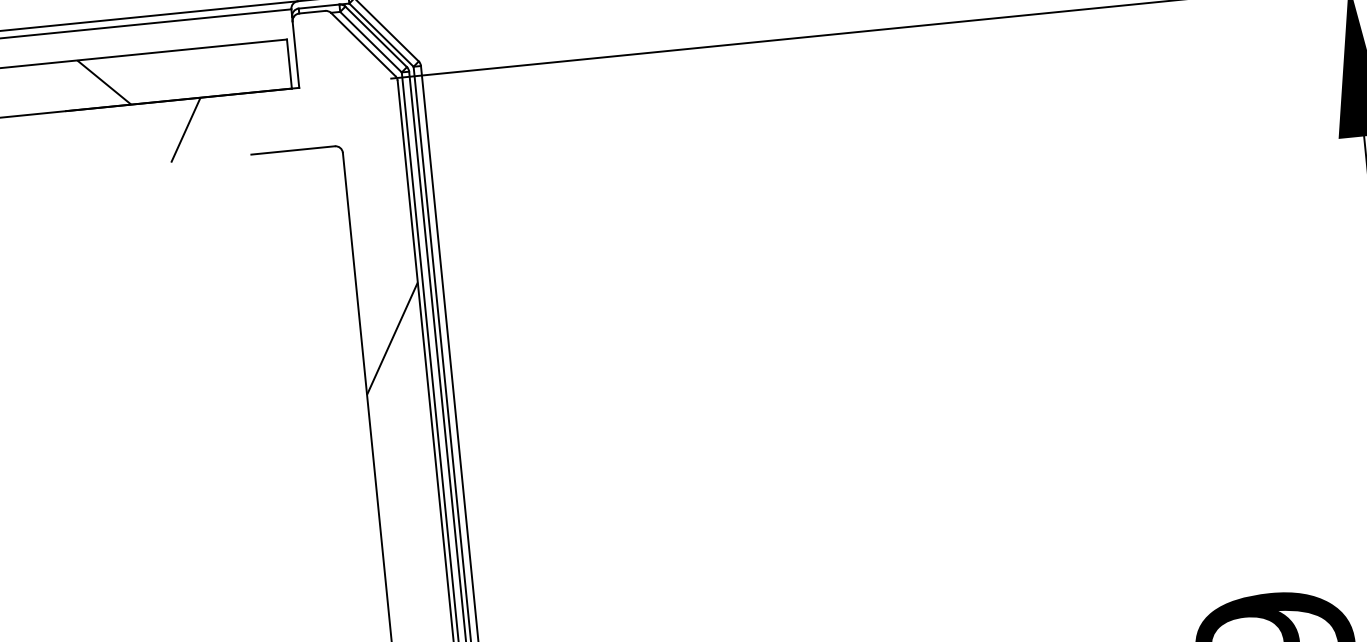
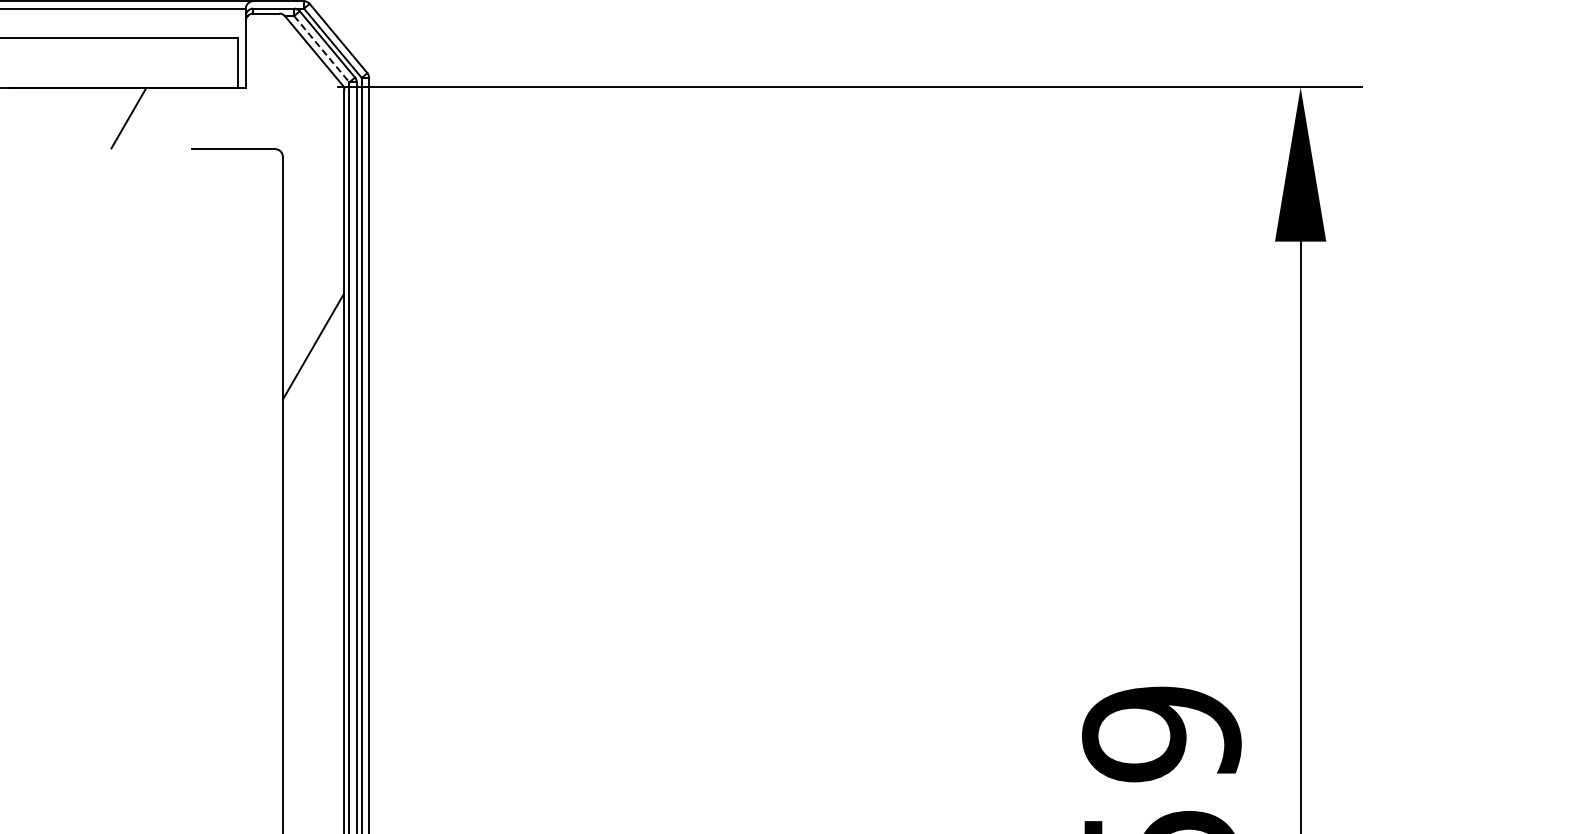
line: (371, 42) -> (322, 49), solid -> dashed
hatch: (104, 82) -> (52, 62), removed

